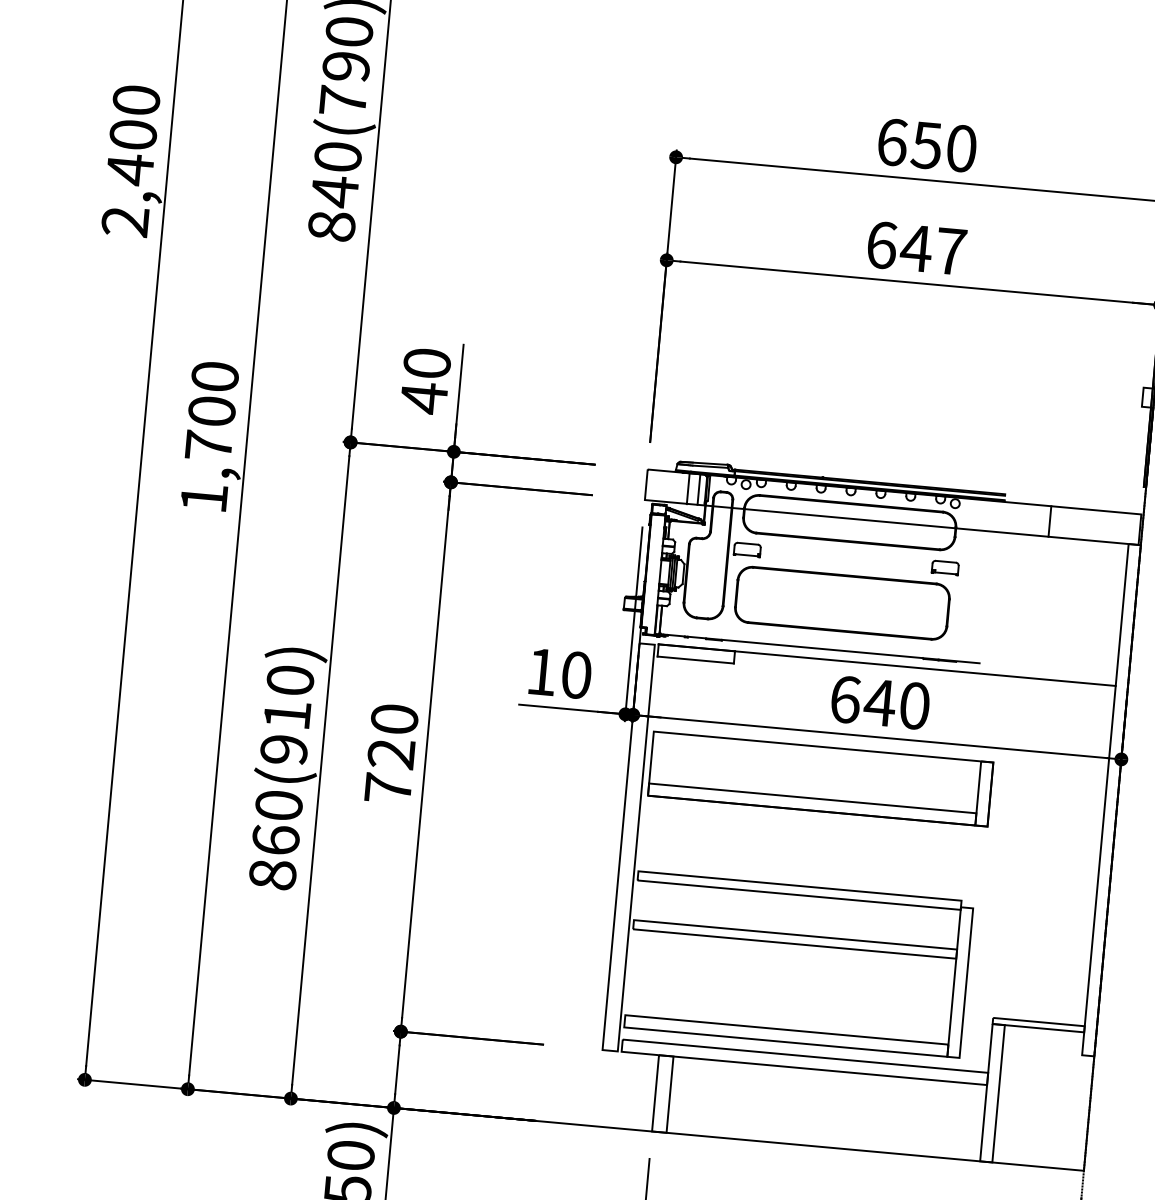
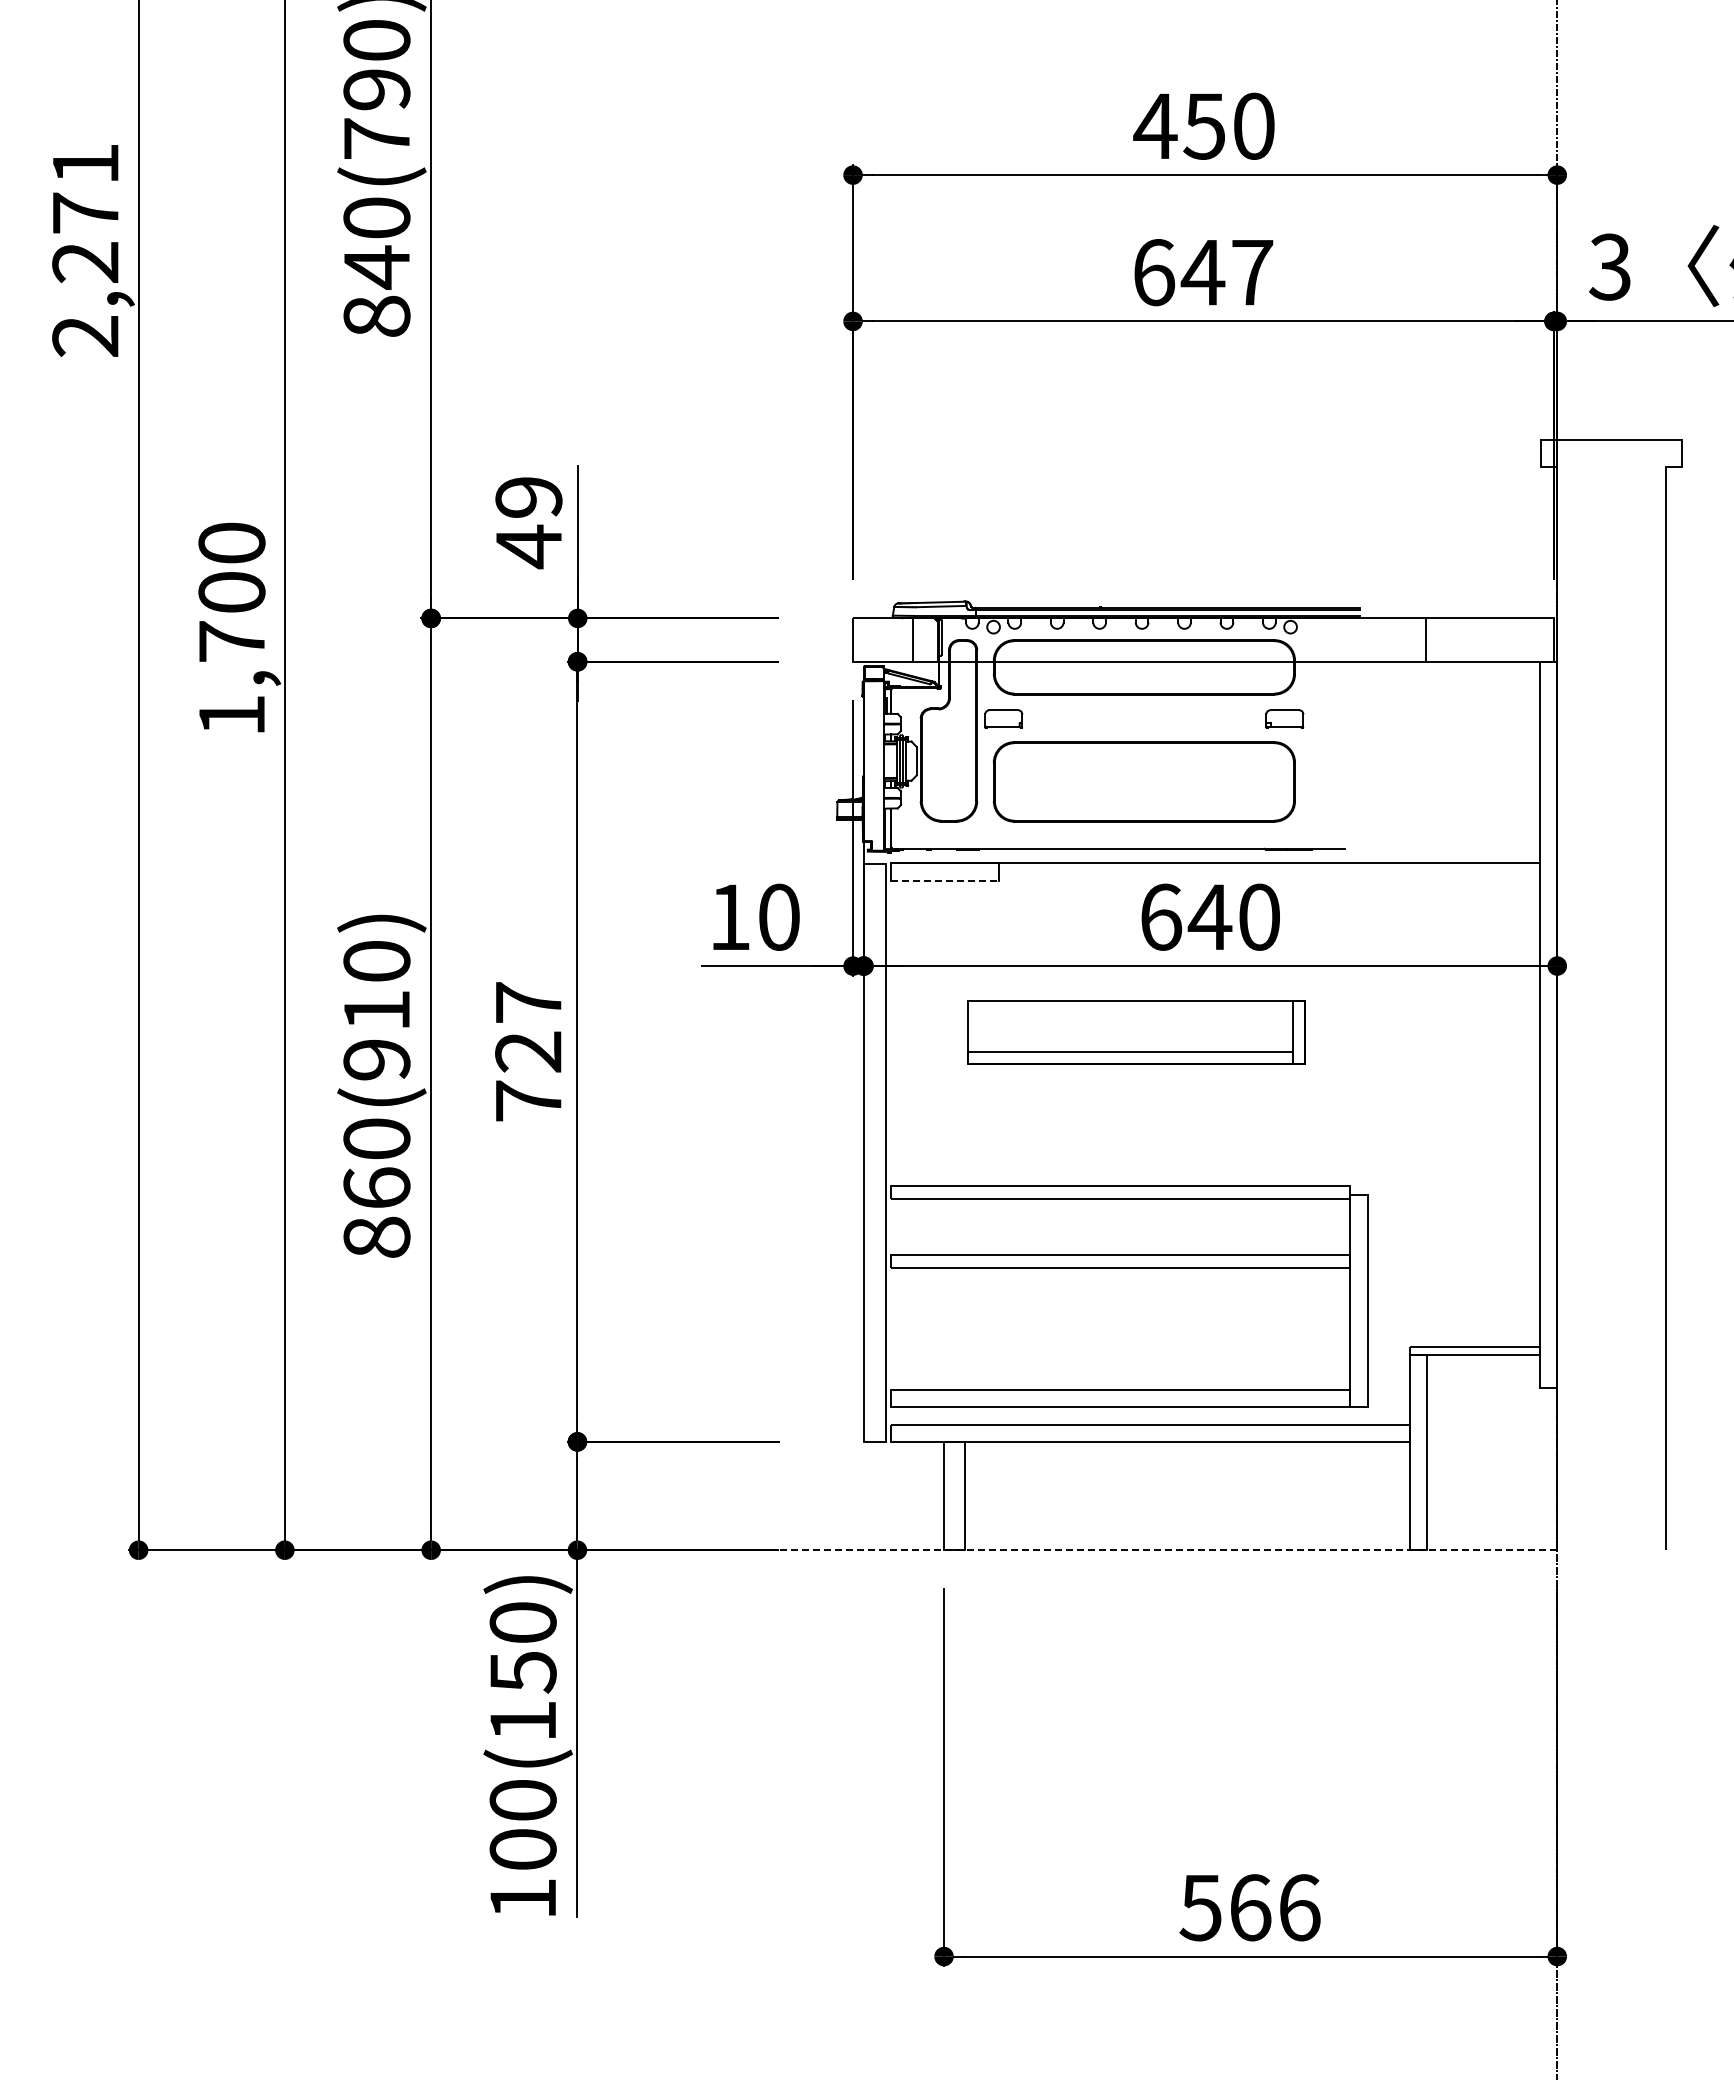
text: (133, 135) -> (85, 214), 2,400 -> 2,271
text: (892, 141) -> (1155, 125), 650 -> 450
text: (426, 363) -> (528, 497), 40 -> 49
line: (698, 489) -> (927, 639), removed
line: (696, 659) -> (945, 880), solid -> dashed
text: (394, 719) -> (528, 1002), 720 -> 727
part: (820, 779) -> (1135, 1032), size x0.7
line: (789, 1144) -> (1139, 1550), solid -> dashed

